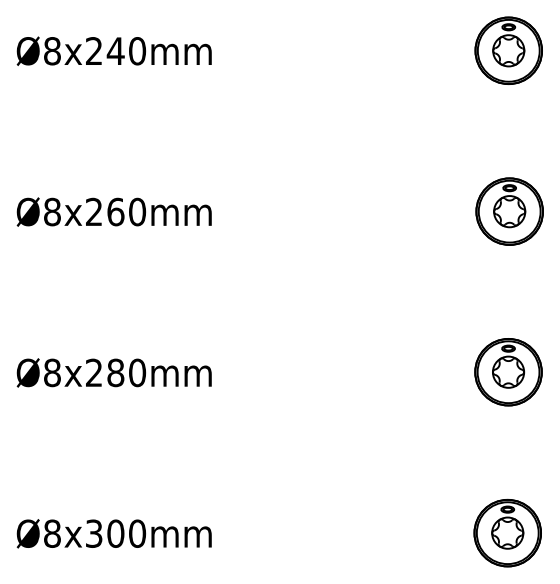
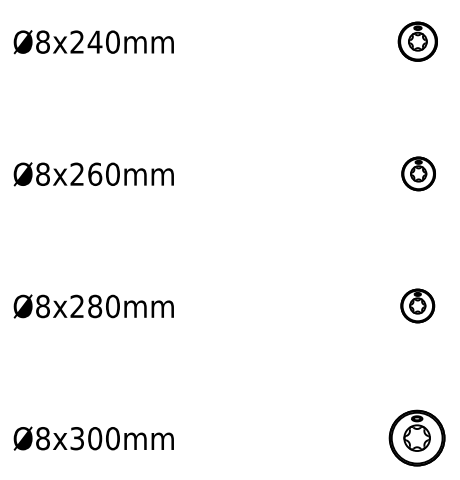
part: (508, 50) -> (417, 41), size x0.7
part: (509, 211) -> (418, 173), size x0.6
part: (508, 372) -> (417, 306), size x0.6

